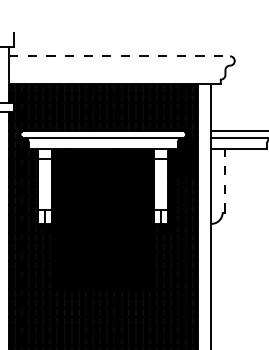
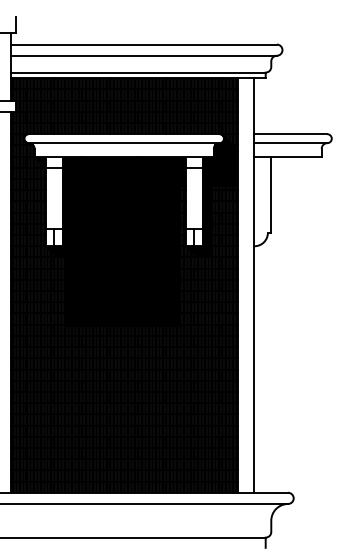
line: (120, 56) -> (144, 44), dashed -> solid
line: (119, 65) -> (143, 55), added
line: (114, 79) -> (137, 72), added
line: (225, 180) -> (271, 194), dashed -> solid

